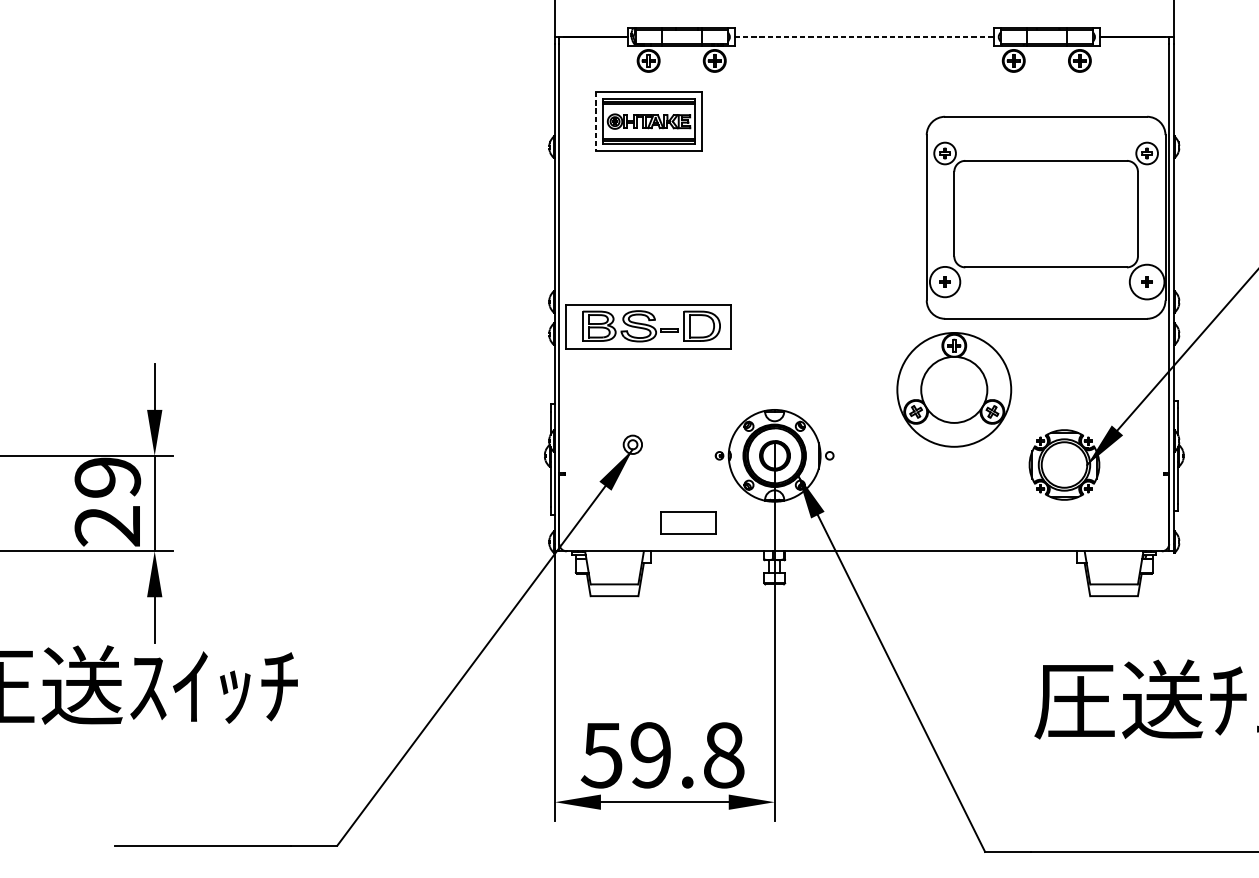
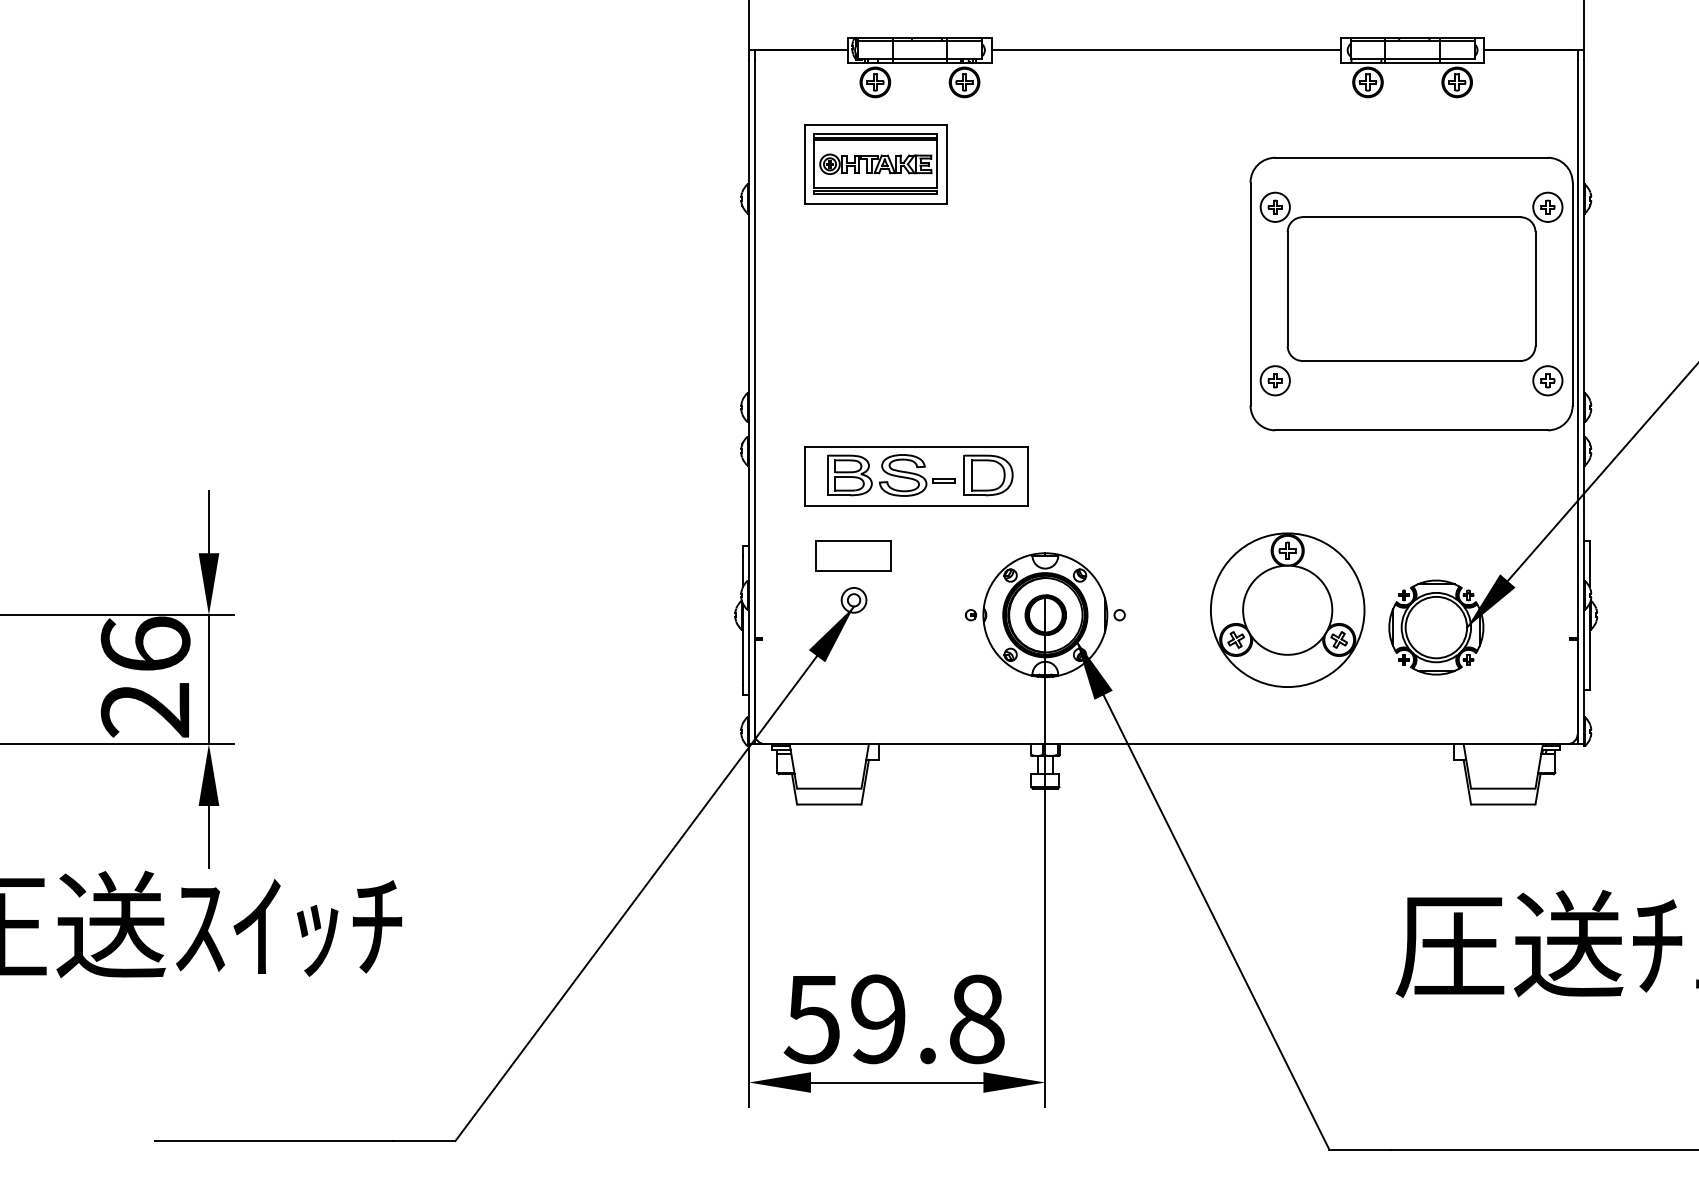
line: (864, 37) -> (1166, 50), dashed -> solid
line: (596, 121) -> (804, 164), dashed -> solid
circle: (944, 281) -> (1274, 380), size x0.71
circle: (1146, 281) -> (1547, 380), size x0.62
part: (648, 327) -> (916, 476), moved
part: (954, 389) -> (1287, 609), moved
text: (107, 476) -> (145, 643), 29 -> 26
part: (688, 522) -> (853, 555), moved

